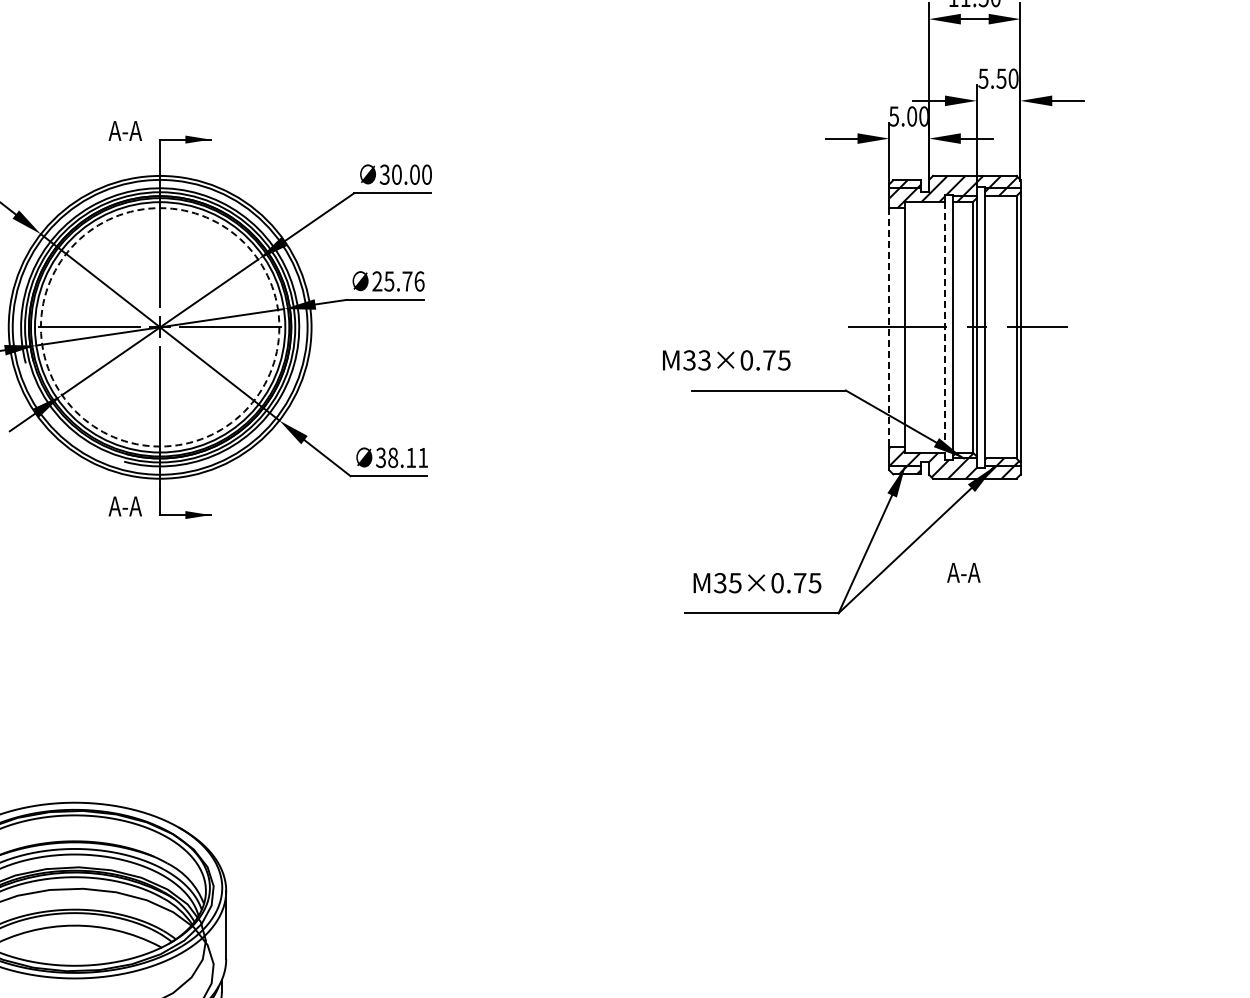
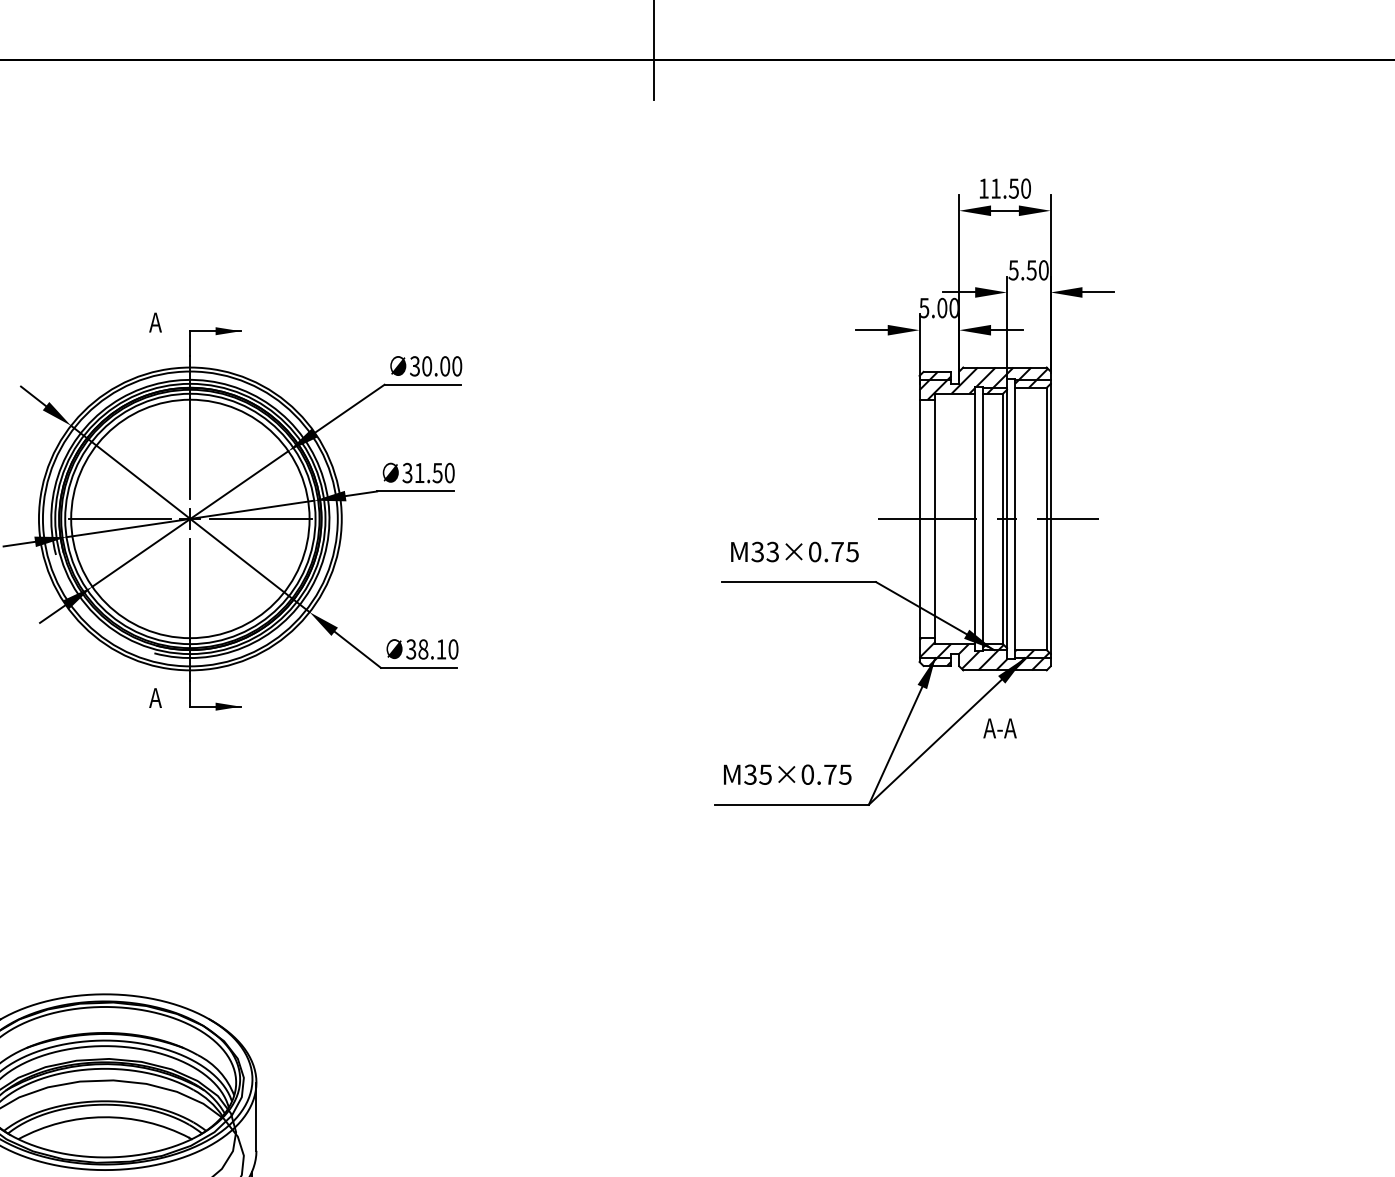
text: (125, 130) -> (155, 322), A-A -> A
text: (398, 280) -> (428, 472), 25.76 -> 31.50
circle: (160, 326) -> (190, 518), dashed -> solid
line: (889, 327) -> (919, 519), dashed -> solid
line: (945, 327) -> (975, 519), dashed -> solid
text: (726, 359) -> (794, 551), moved
text: (423, 457) -> (453, 649), 38.11 -> 38.10
text: (125, 505) -> (155, 697), A-A -> A
text: (963, 572) -> (999, 728), moved

